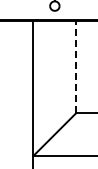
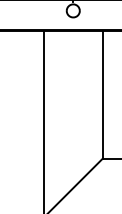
line: (76, 66) -> (103, 94), dashed -> solid

